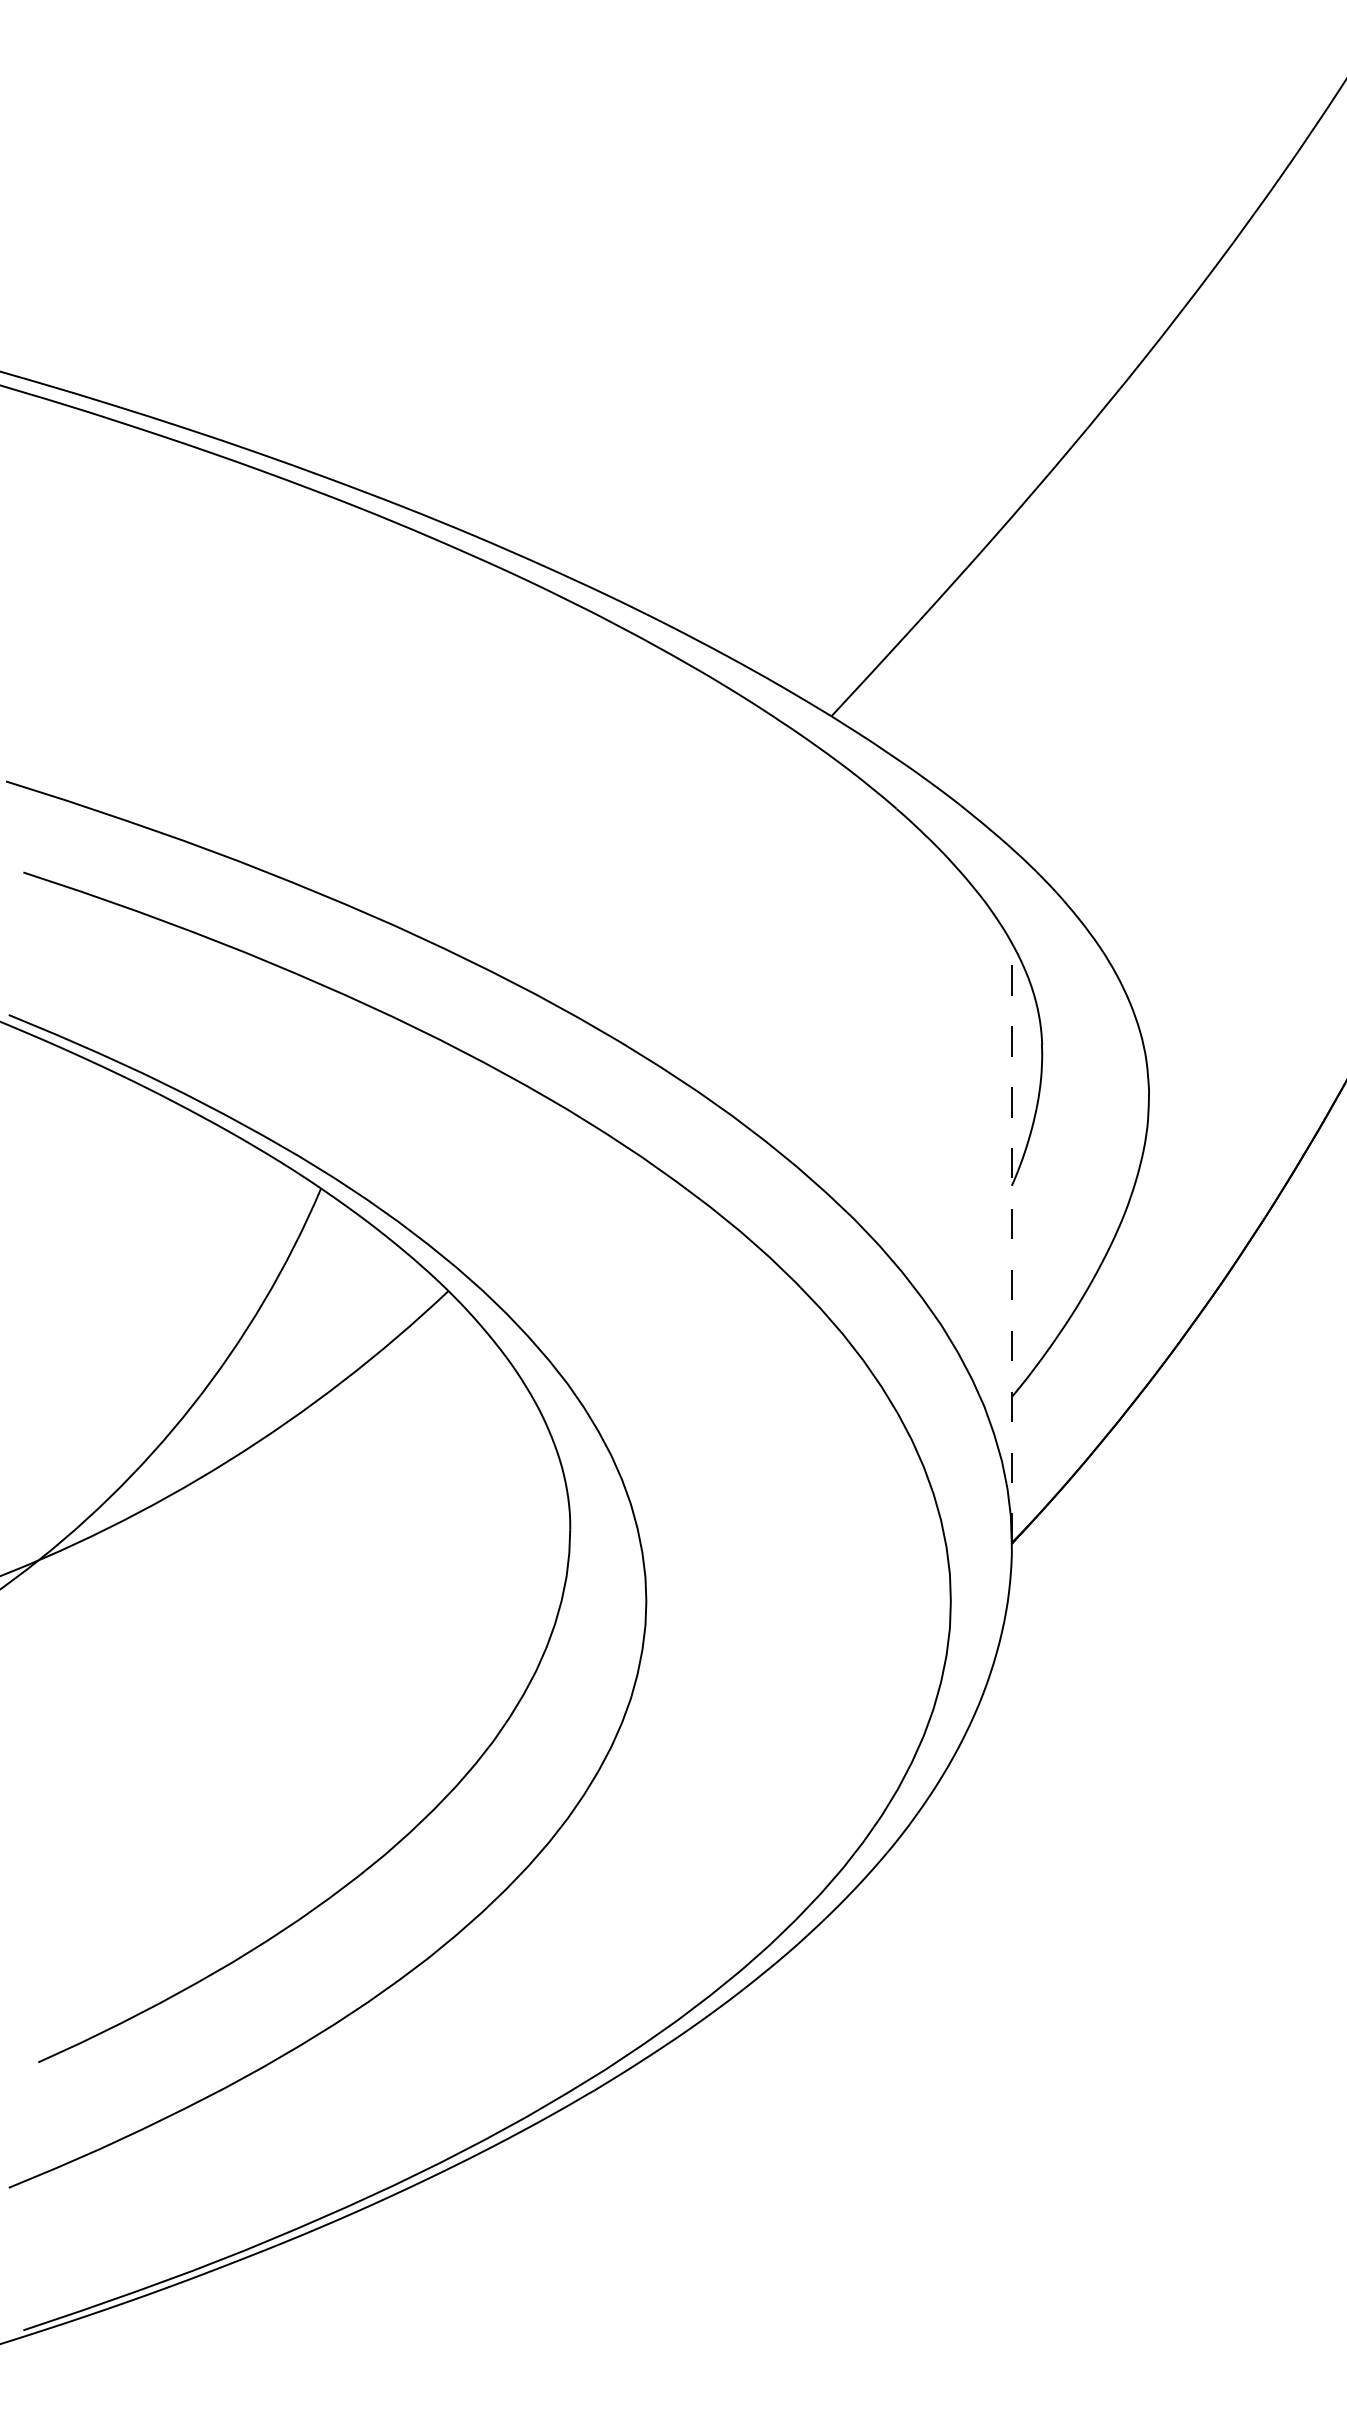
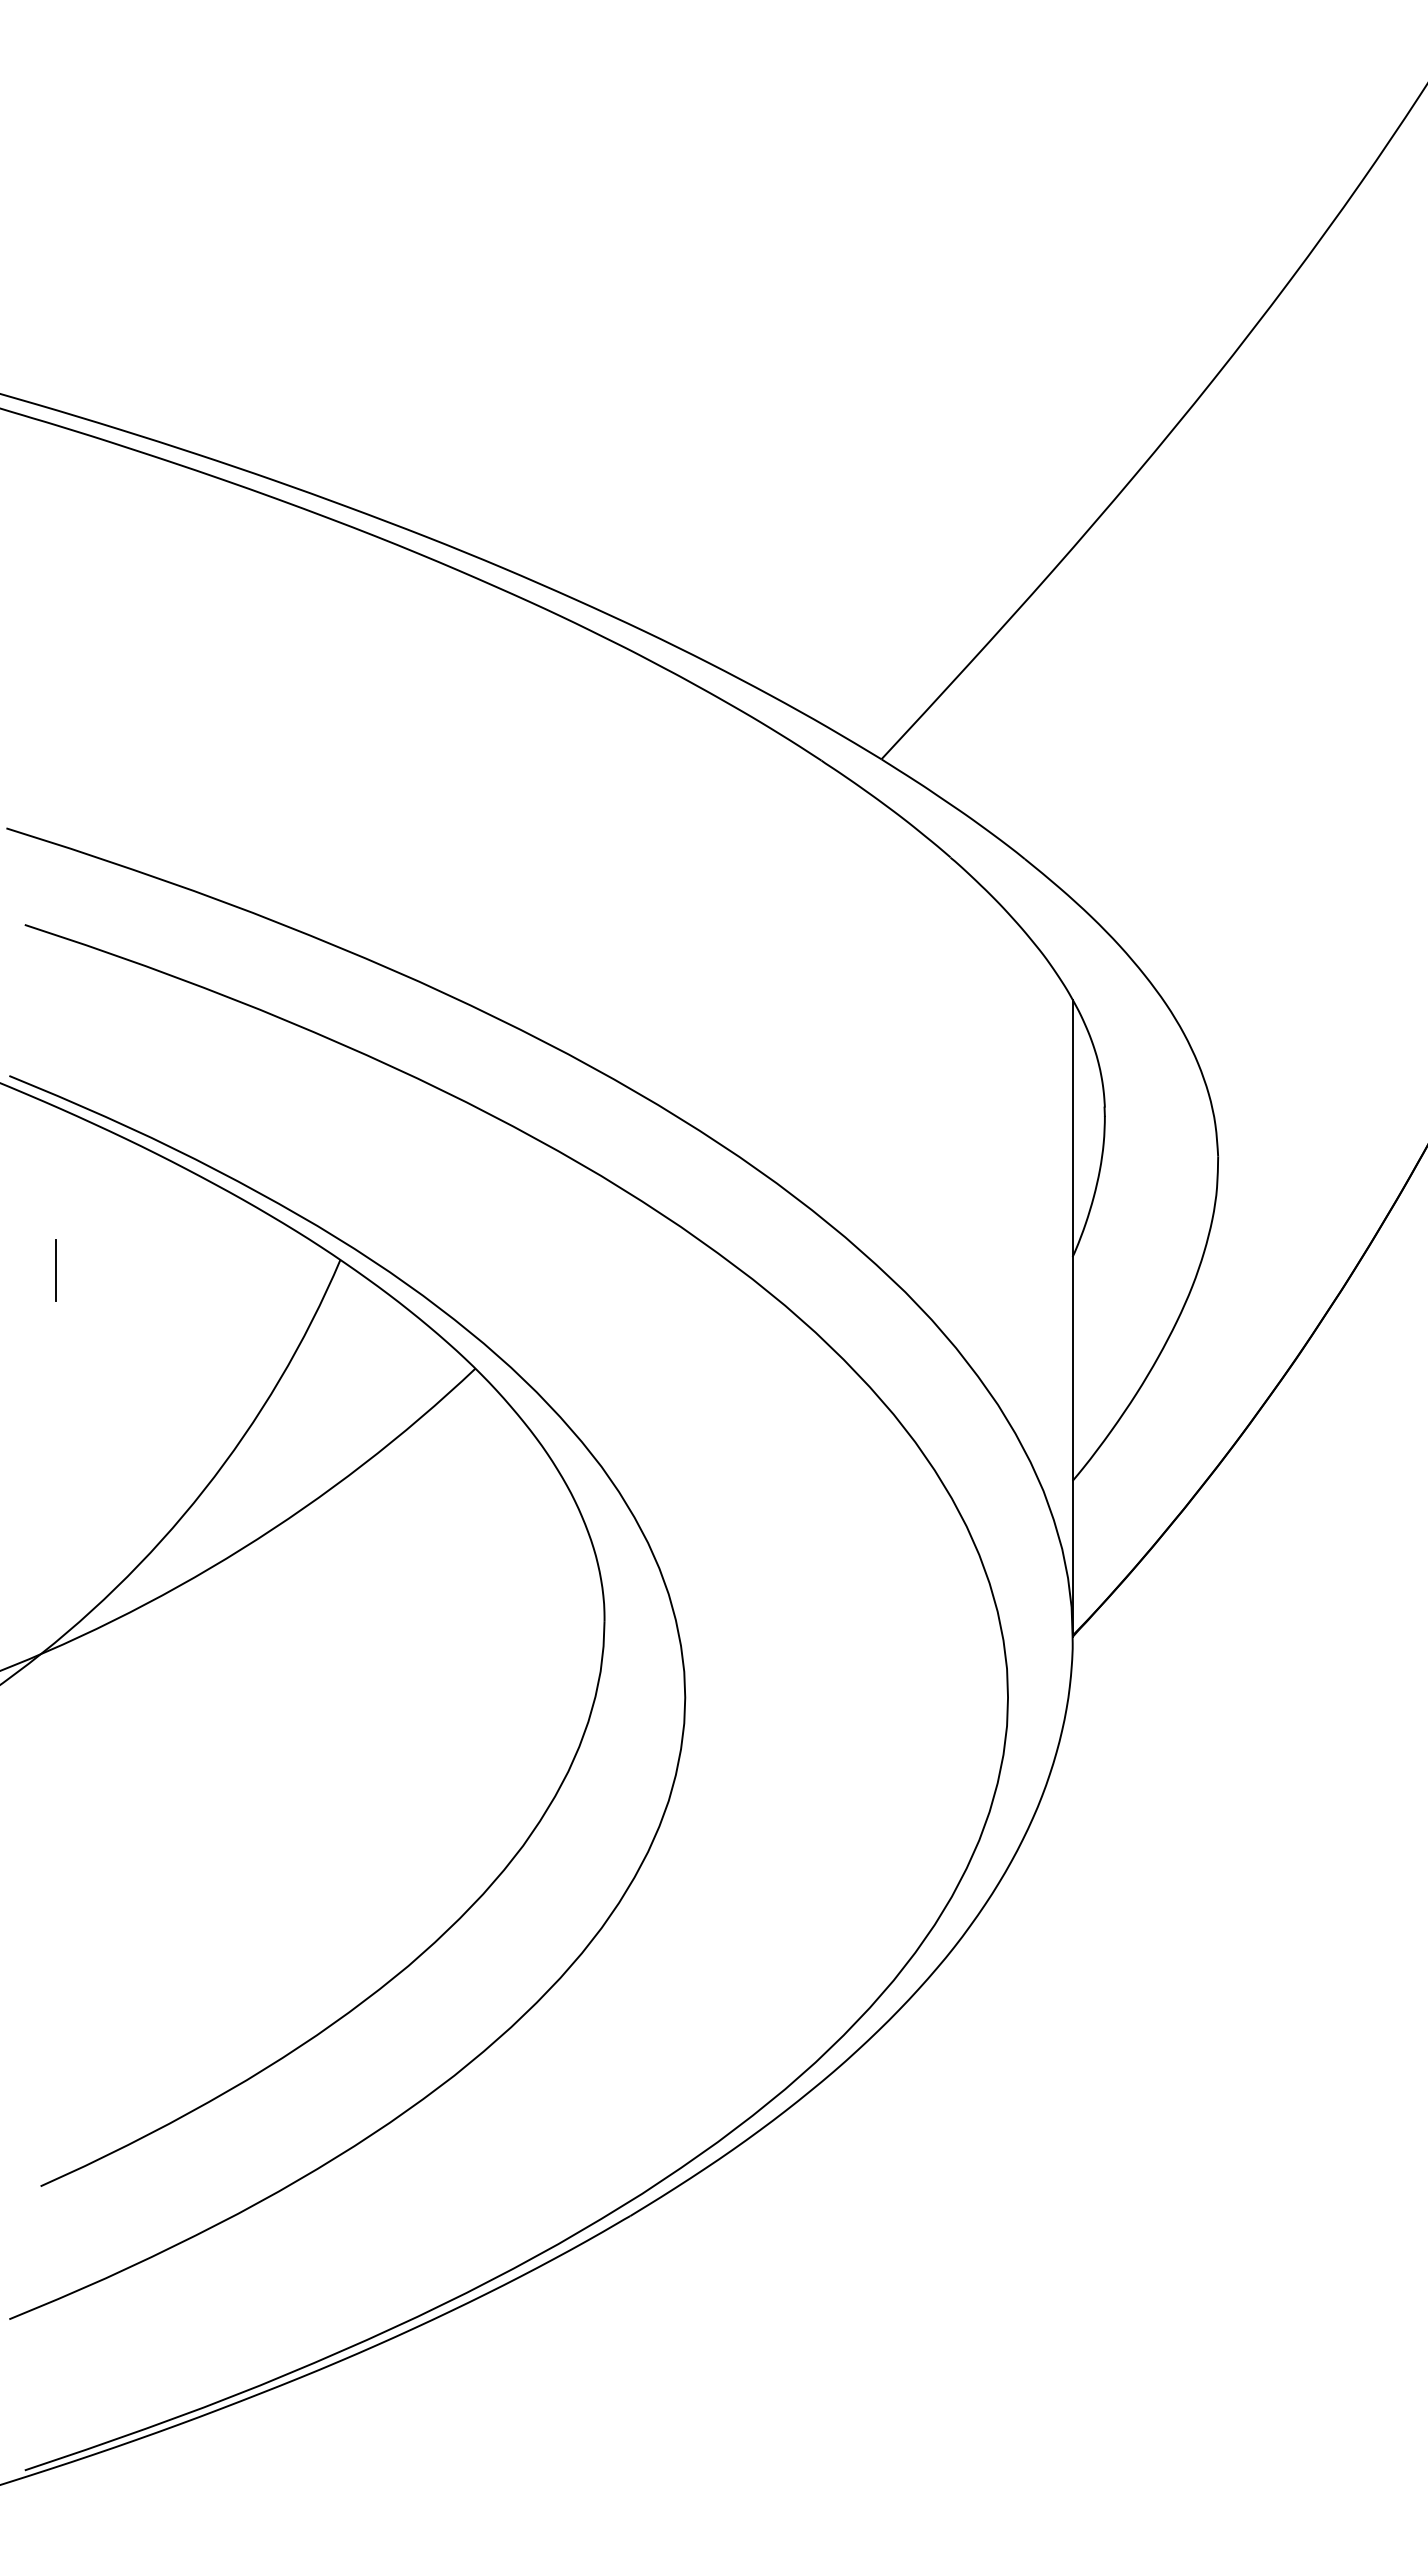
line: (52, 1198) -> (55, 1270), added
line: (1011, 1242) -> (1072, 1317), dashed -> solid

